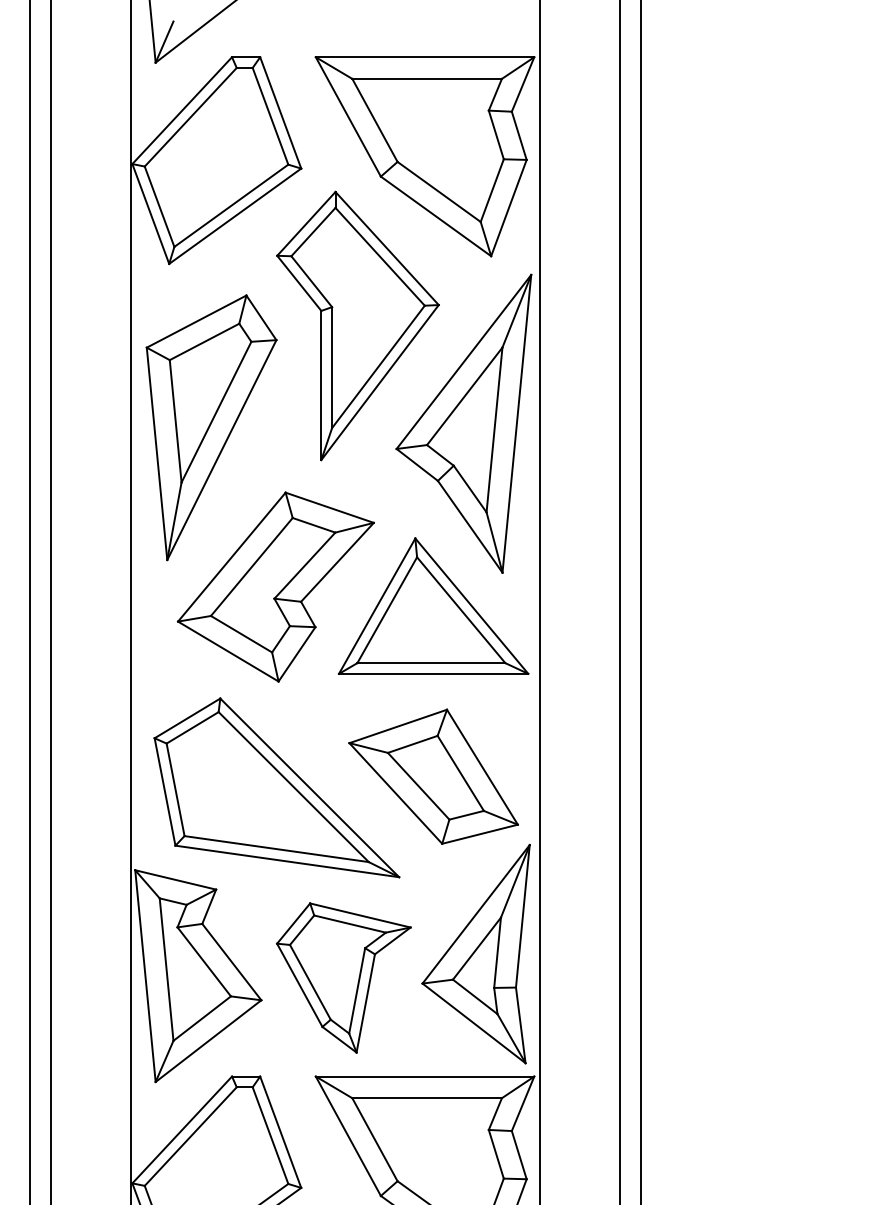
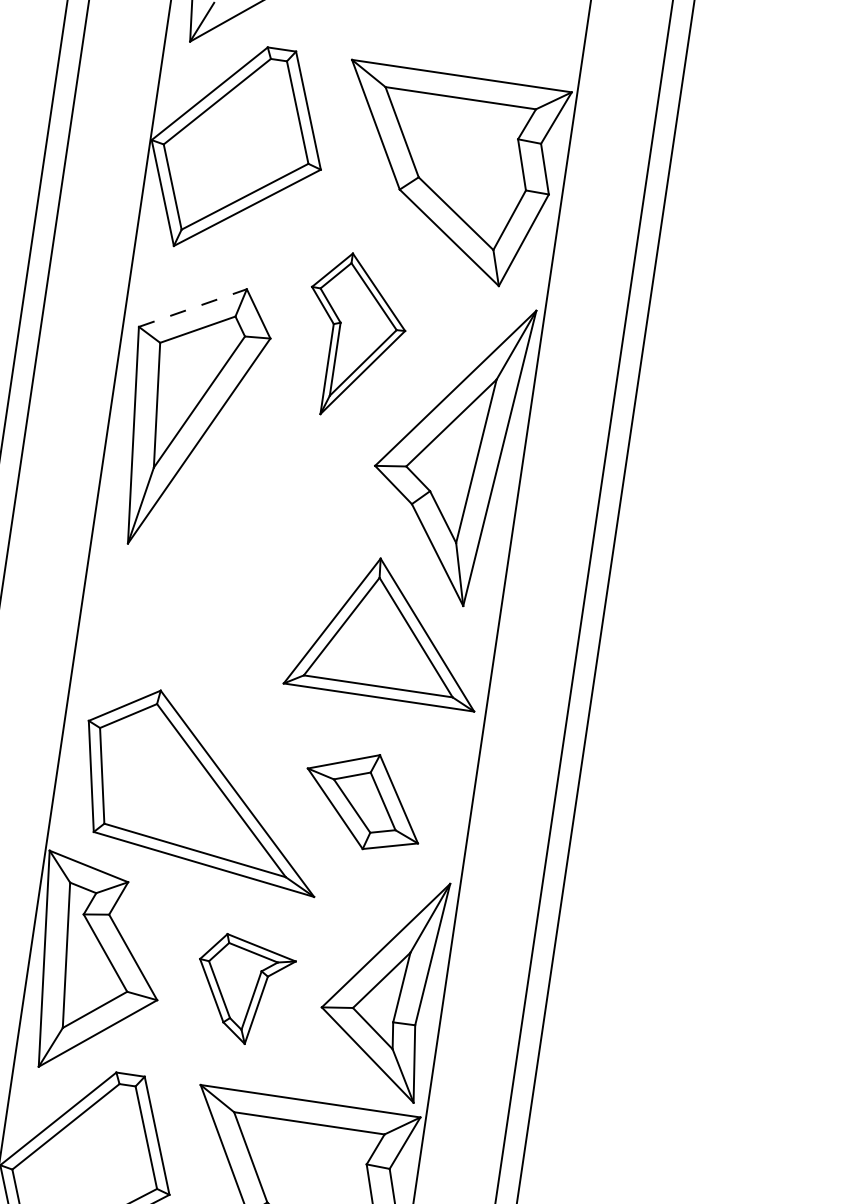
line: (197, 321) -> (193, 308), solid -> dashed
part: (357, 325) -> (354, 335), size x0.6
part: (275, 586) -> (232, 586), removed
part: (433, 776) -> (363, 800), size x0.7
part: (343, 977) -> (243, 989), size x0.7

